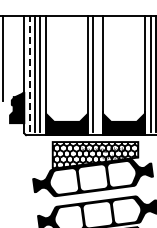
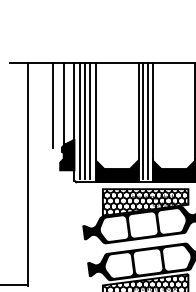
line: (13, 57) -> (63, 104), added
line: (98, 73) -> (148, 120), added
line: (29, 74) -> (79, 121), dashed -> solid

